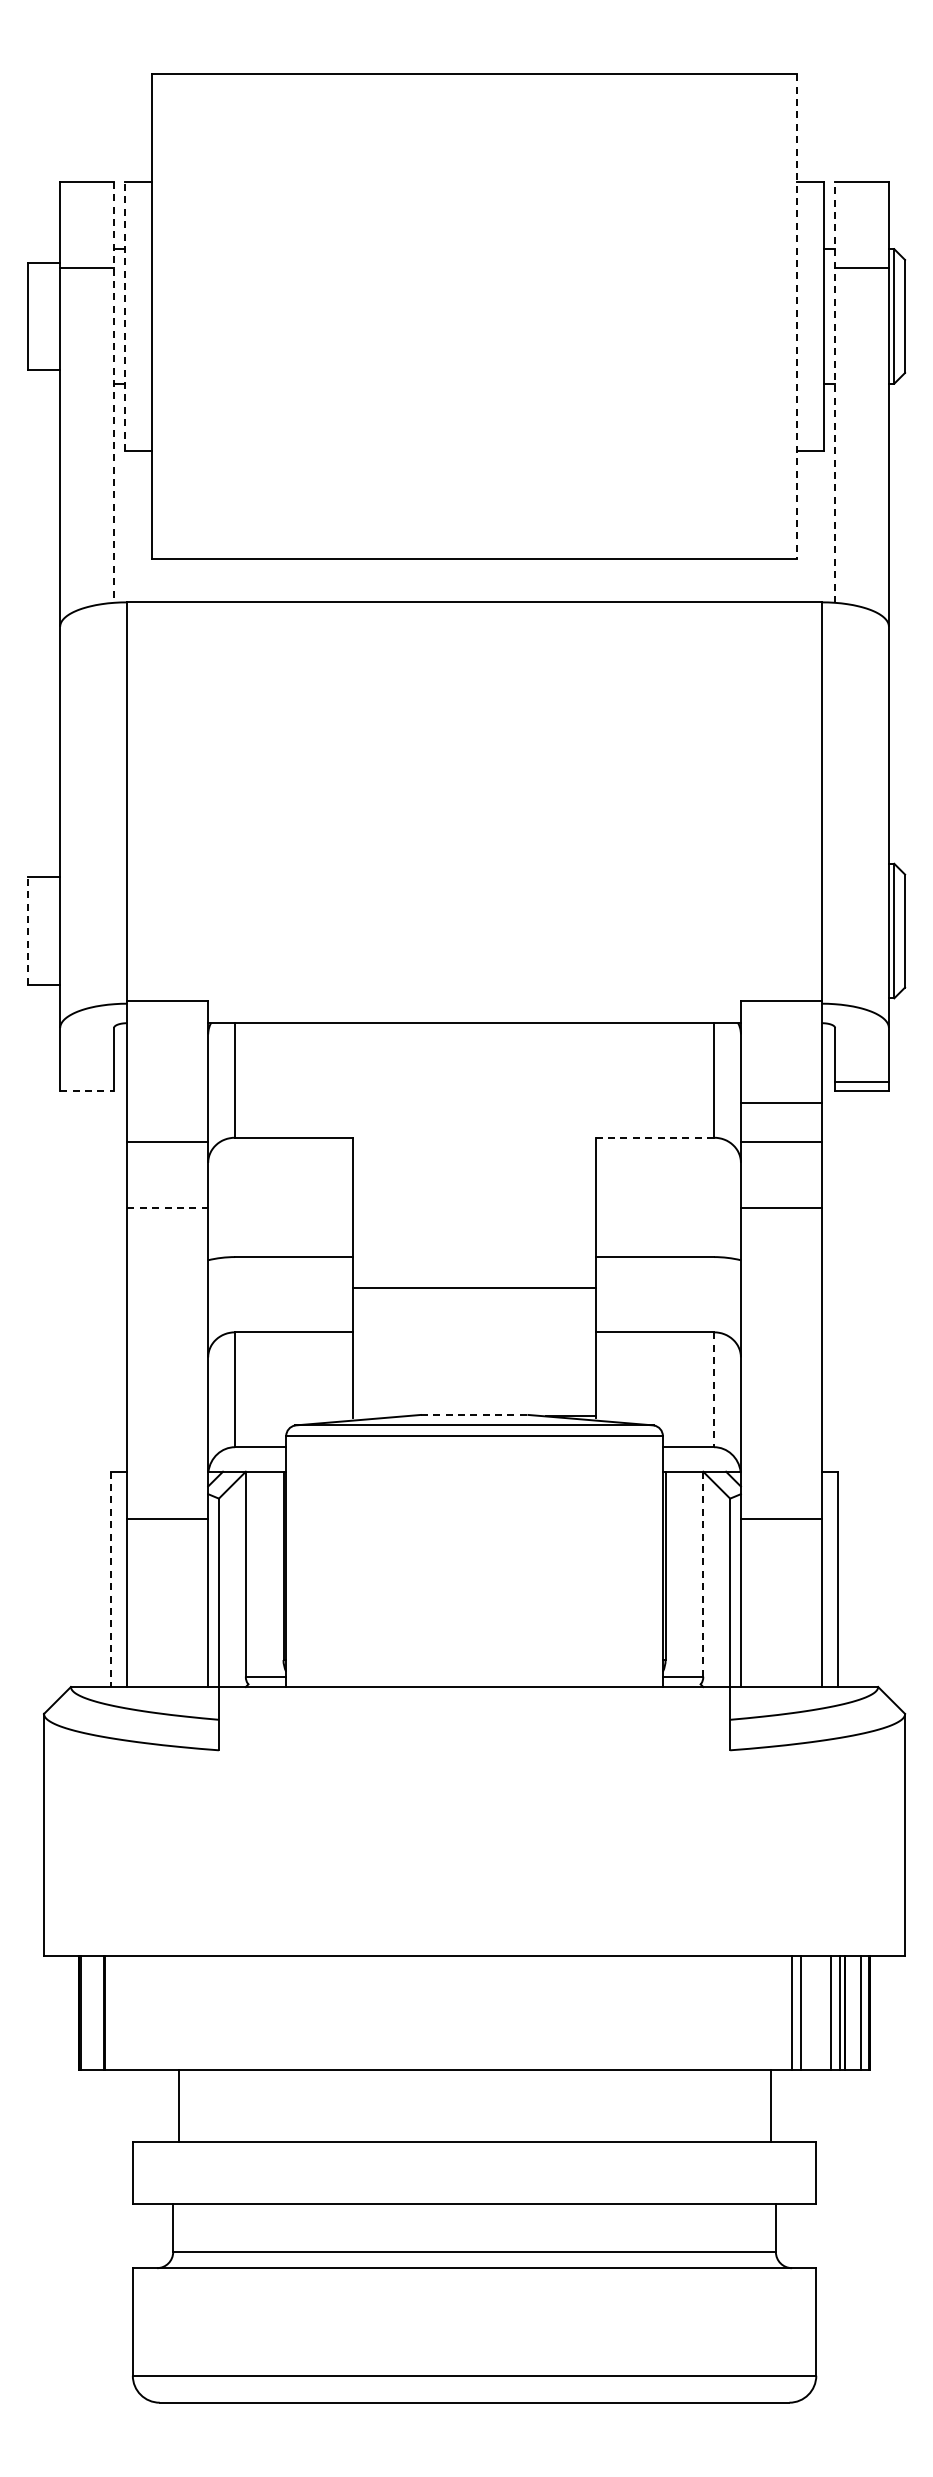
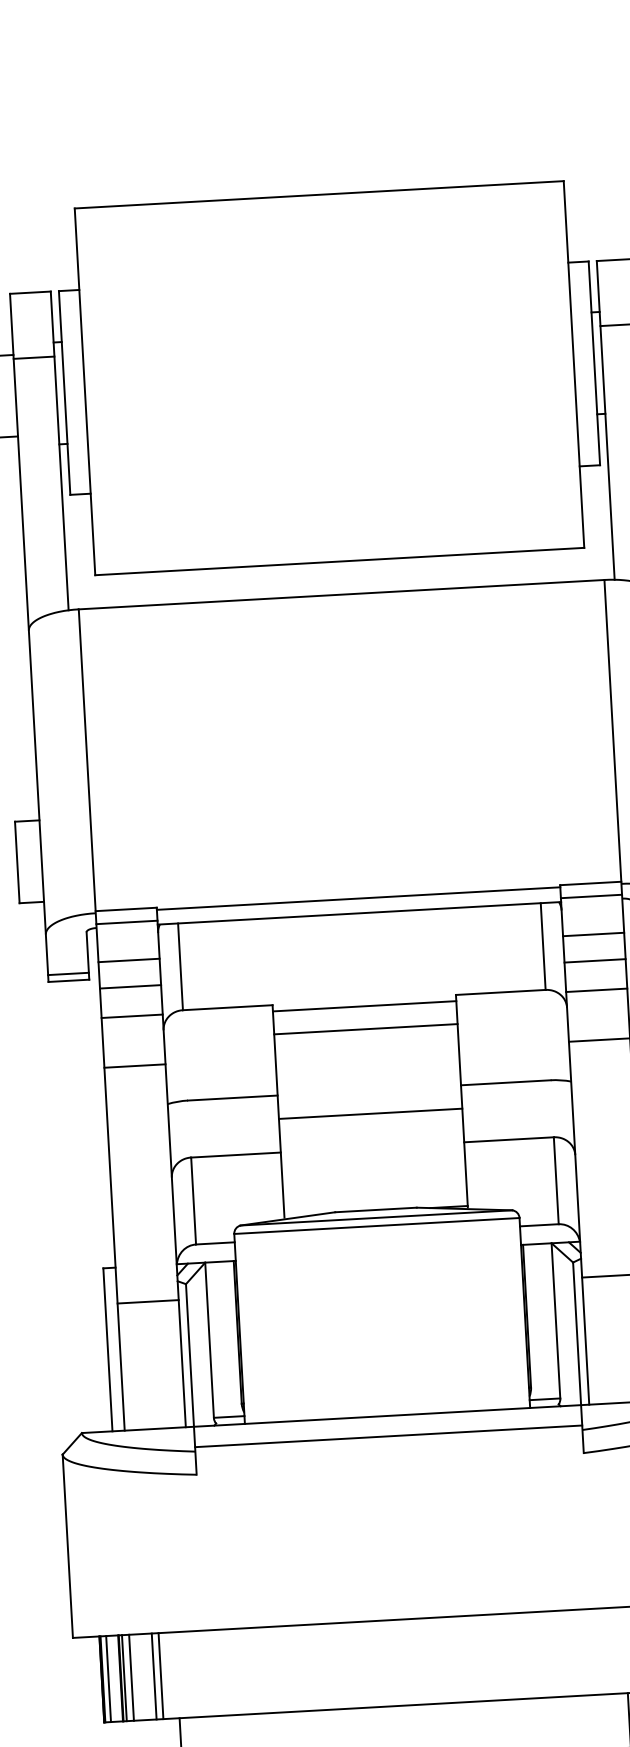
line: (124, 316) -> (64, 393), dashed -> solid
line: (797, 316) -> (574, 364), dashed -> solid
line: (835, 391) -> (606, 419), dashed -> solid
line: (114, 392) -> (60, 450), dashed -> solid
line: (27, 931) -> (17, 862), dashed -> solid
line: (474, 1003) -> (358, 898), added
line: (167, 1018) -> (126, 922), added
line: (780, 1018) -> (590, 896), added
line: (167, 1068) -> (128, 960), added
line: (780, 1068) -> (593, 934), added
line: (87, 1081) -> (68, 973), added
line: (87, 1090) -> (69, 980), dashed -> solid
line: (167, 1103) -> (130, 987), added
line: (654, 1137) -> (500, 992), dashed -> solid
line: (474, 1145) -> (364, 1005), added
line: (474, 1176) -> (365, 1029), added
line: (168, 1207) -> (135, 1065), dashed -> solid
line: (714, 1390) -> (556, 1181), dashed -> solid
line: (474, 1414) -> (375, 1209), dashed -> solid
line: (703, 1574) -> (556, 1321), dashed -> solid
line: (111, 1579) -> (108, 1349), dashed -> solid
line: (474, 1713) -> (388, 1436), added
line: (87, 2012) -> (108, 1678), added
line: (108, 2012) -> (124, 1677), added
line: (118, 2012) -> (131, 1677), added
line: (148, 2012) -> (154, 1676), added
line: (157, 2012) -> (161, 1675), added

